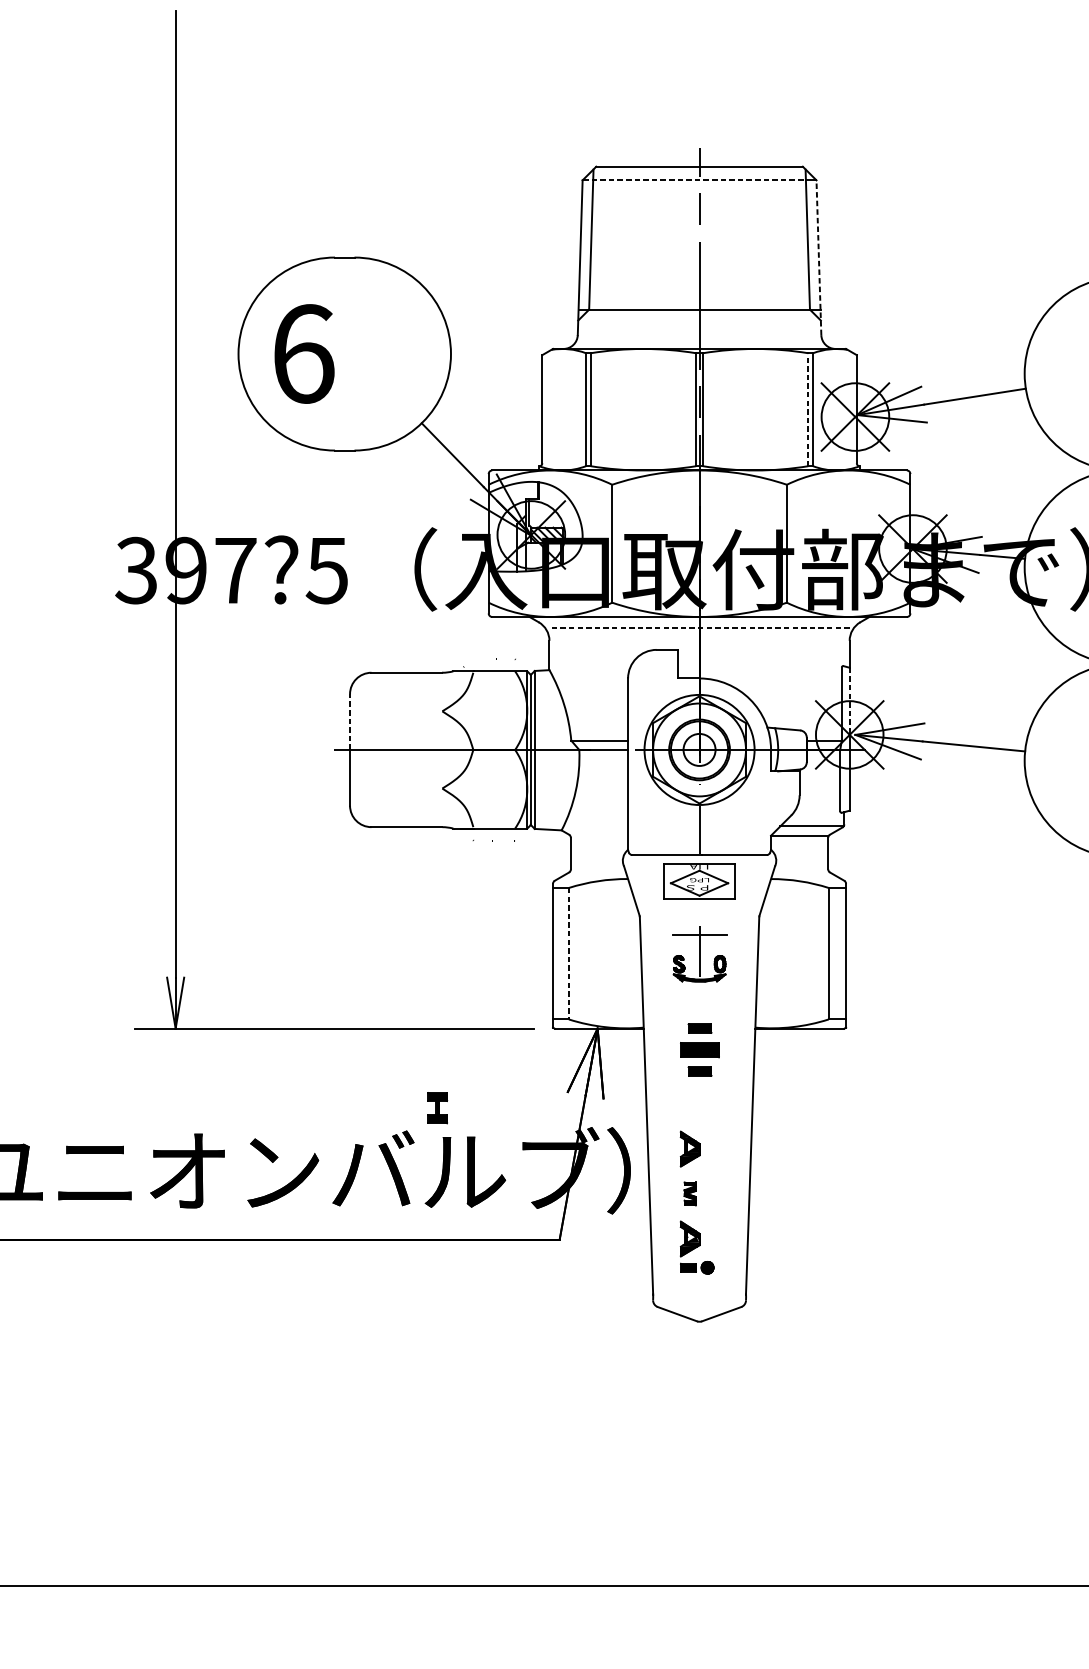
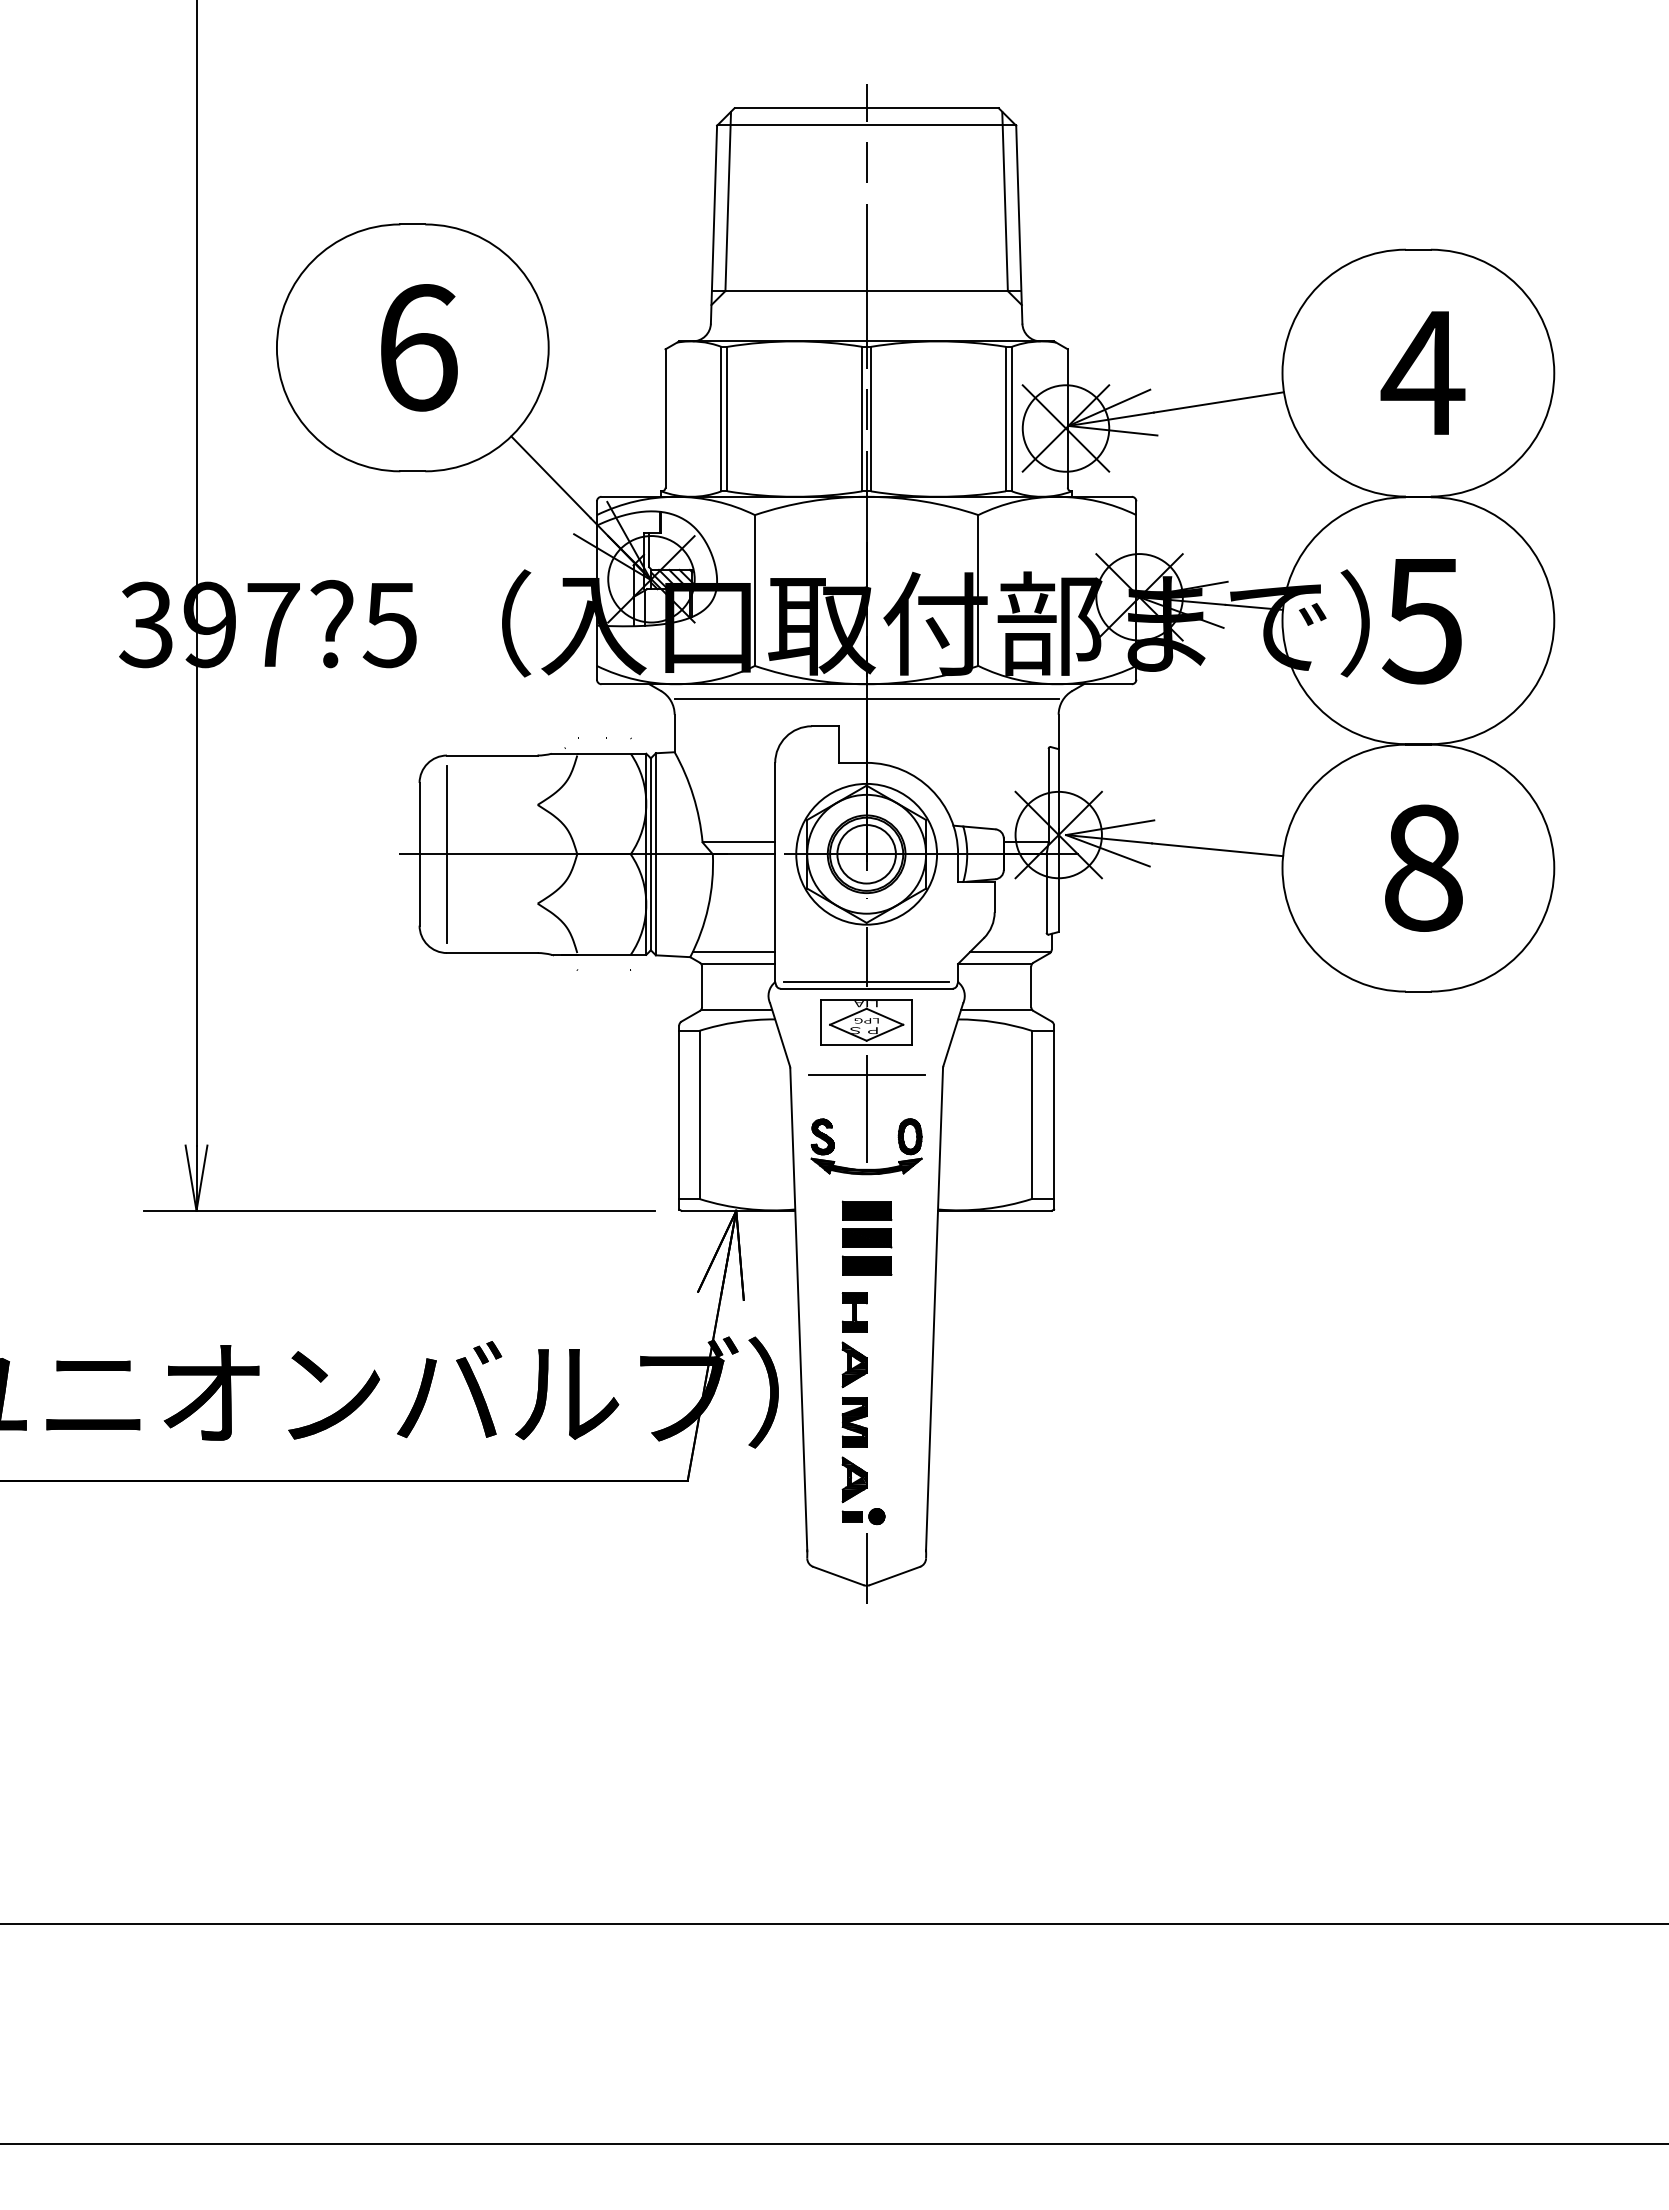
line: (694, 180) -> (860, 125), dashed -> solid
line: (819, 257) -> (1019, 224), dashed -> solid
text: (304, 353) -> (419, 347), moved
line: (808, 409) -> (1005, 418), dashed -> solid
line: (699, 628) -> (866, 698), dashed -> solid
line: (849, 699) -> (1058, 789), dashed -> solid
line: (349, 721) -> (419, 818), dashed -> solid
line: (371, 750) -> (447, 854), added
circle: (699, 750) -> (866, 854), size x1.43
line: (595, 826) -> (733, 952), added
line: (599, 836) -> (738, 964), added
line: (699, 850) -> (866, 982), added
line: (598, 871) -> (737, 1009), added
line: (801, 871) -> (996, 1009), added
line: (568, 954) -> (699, 1115), dashed -> solid
part: (699, 954) -> (866, 1115), size x1.67
part: (700, 1028) -> (867, 1210), size x1.67
part: (700, 1071) -> (867, 1265), size x1.67
part: (437, 1108) -> (854, 1312), moved
part: (690, 1193) -> (854, 1421), size x1.67
line: (699, 1308) -> (866, 1568), added

